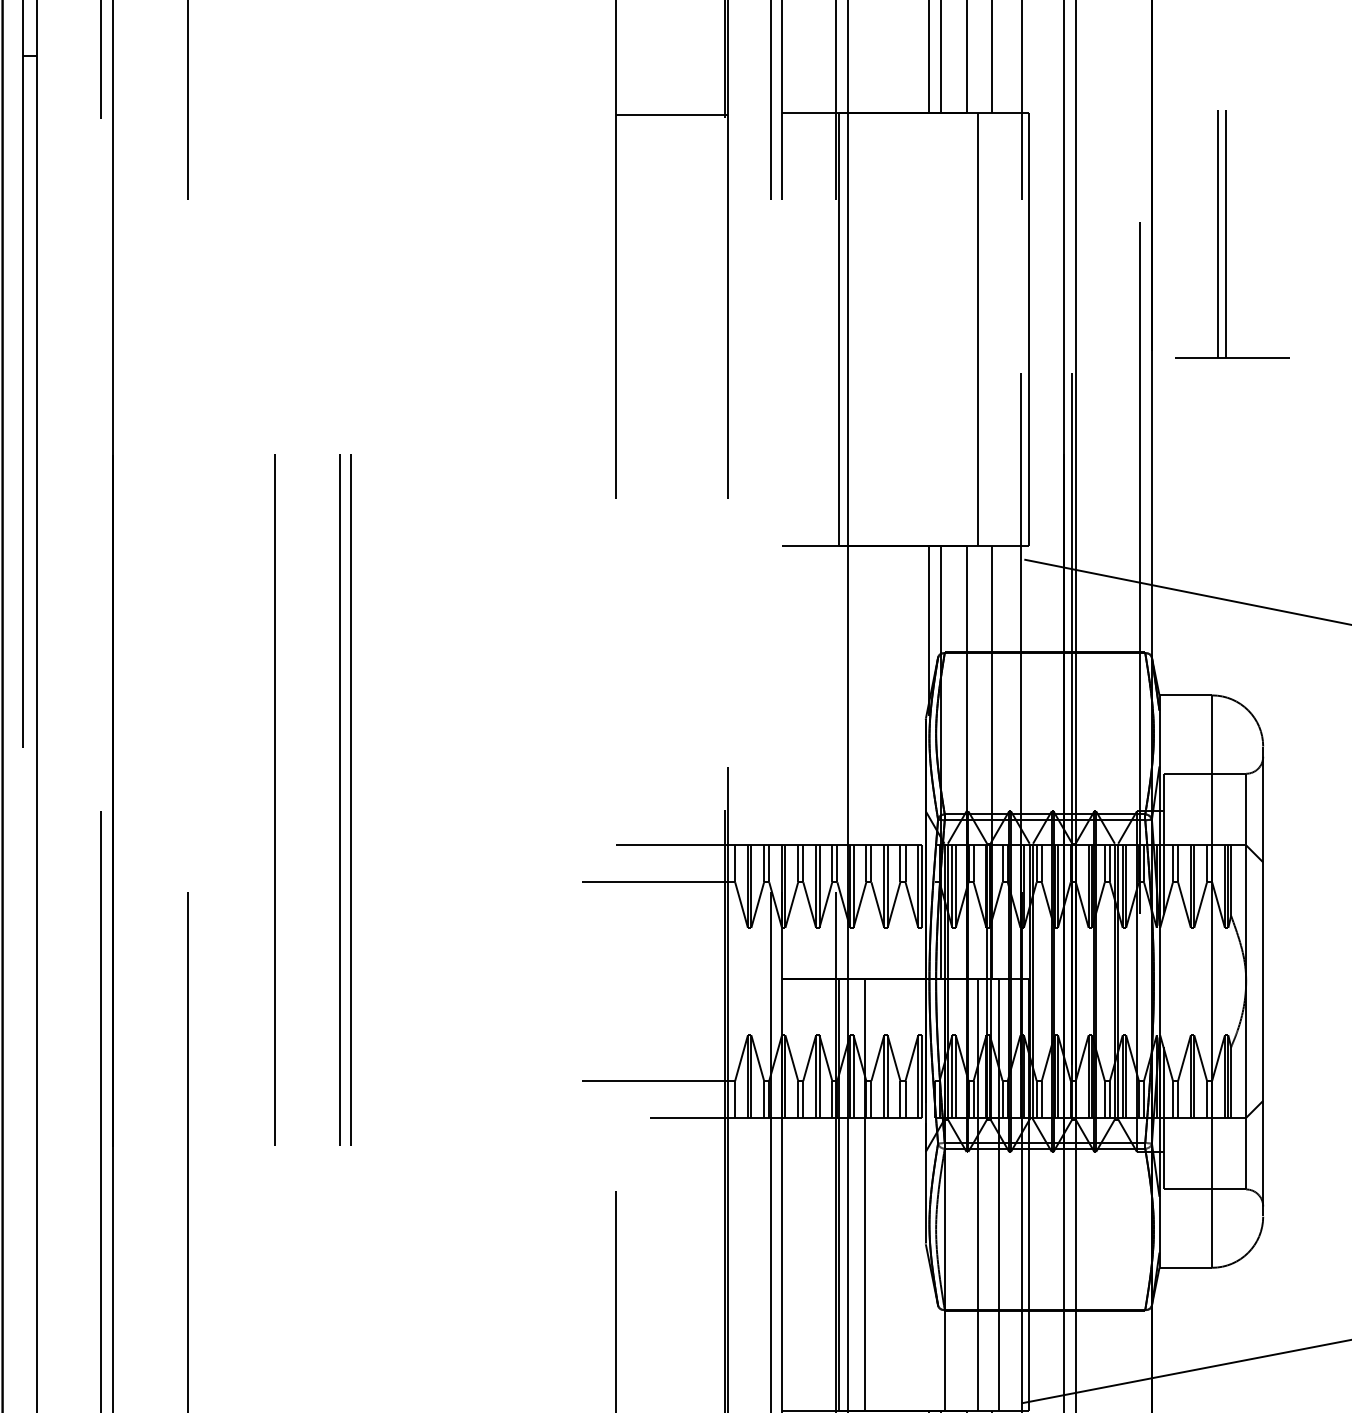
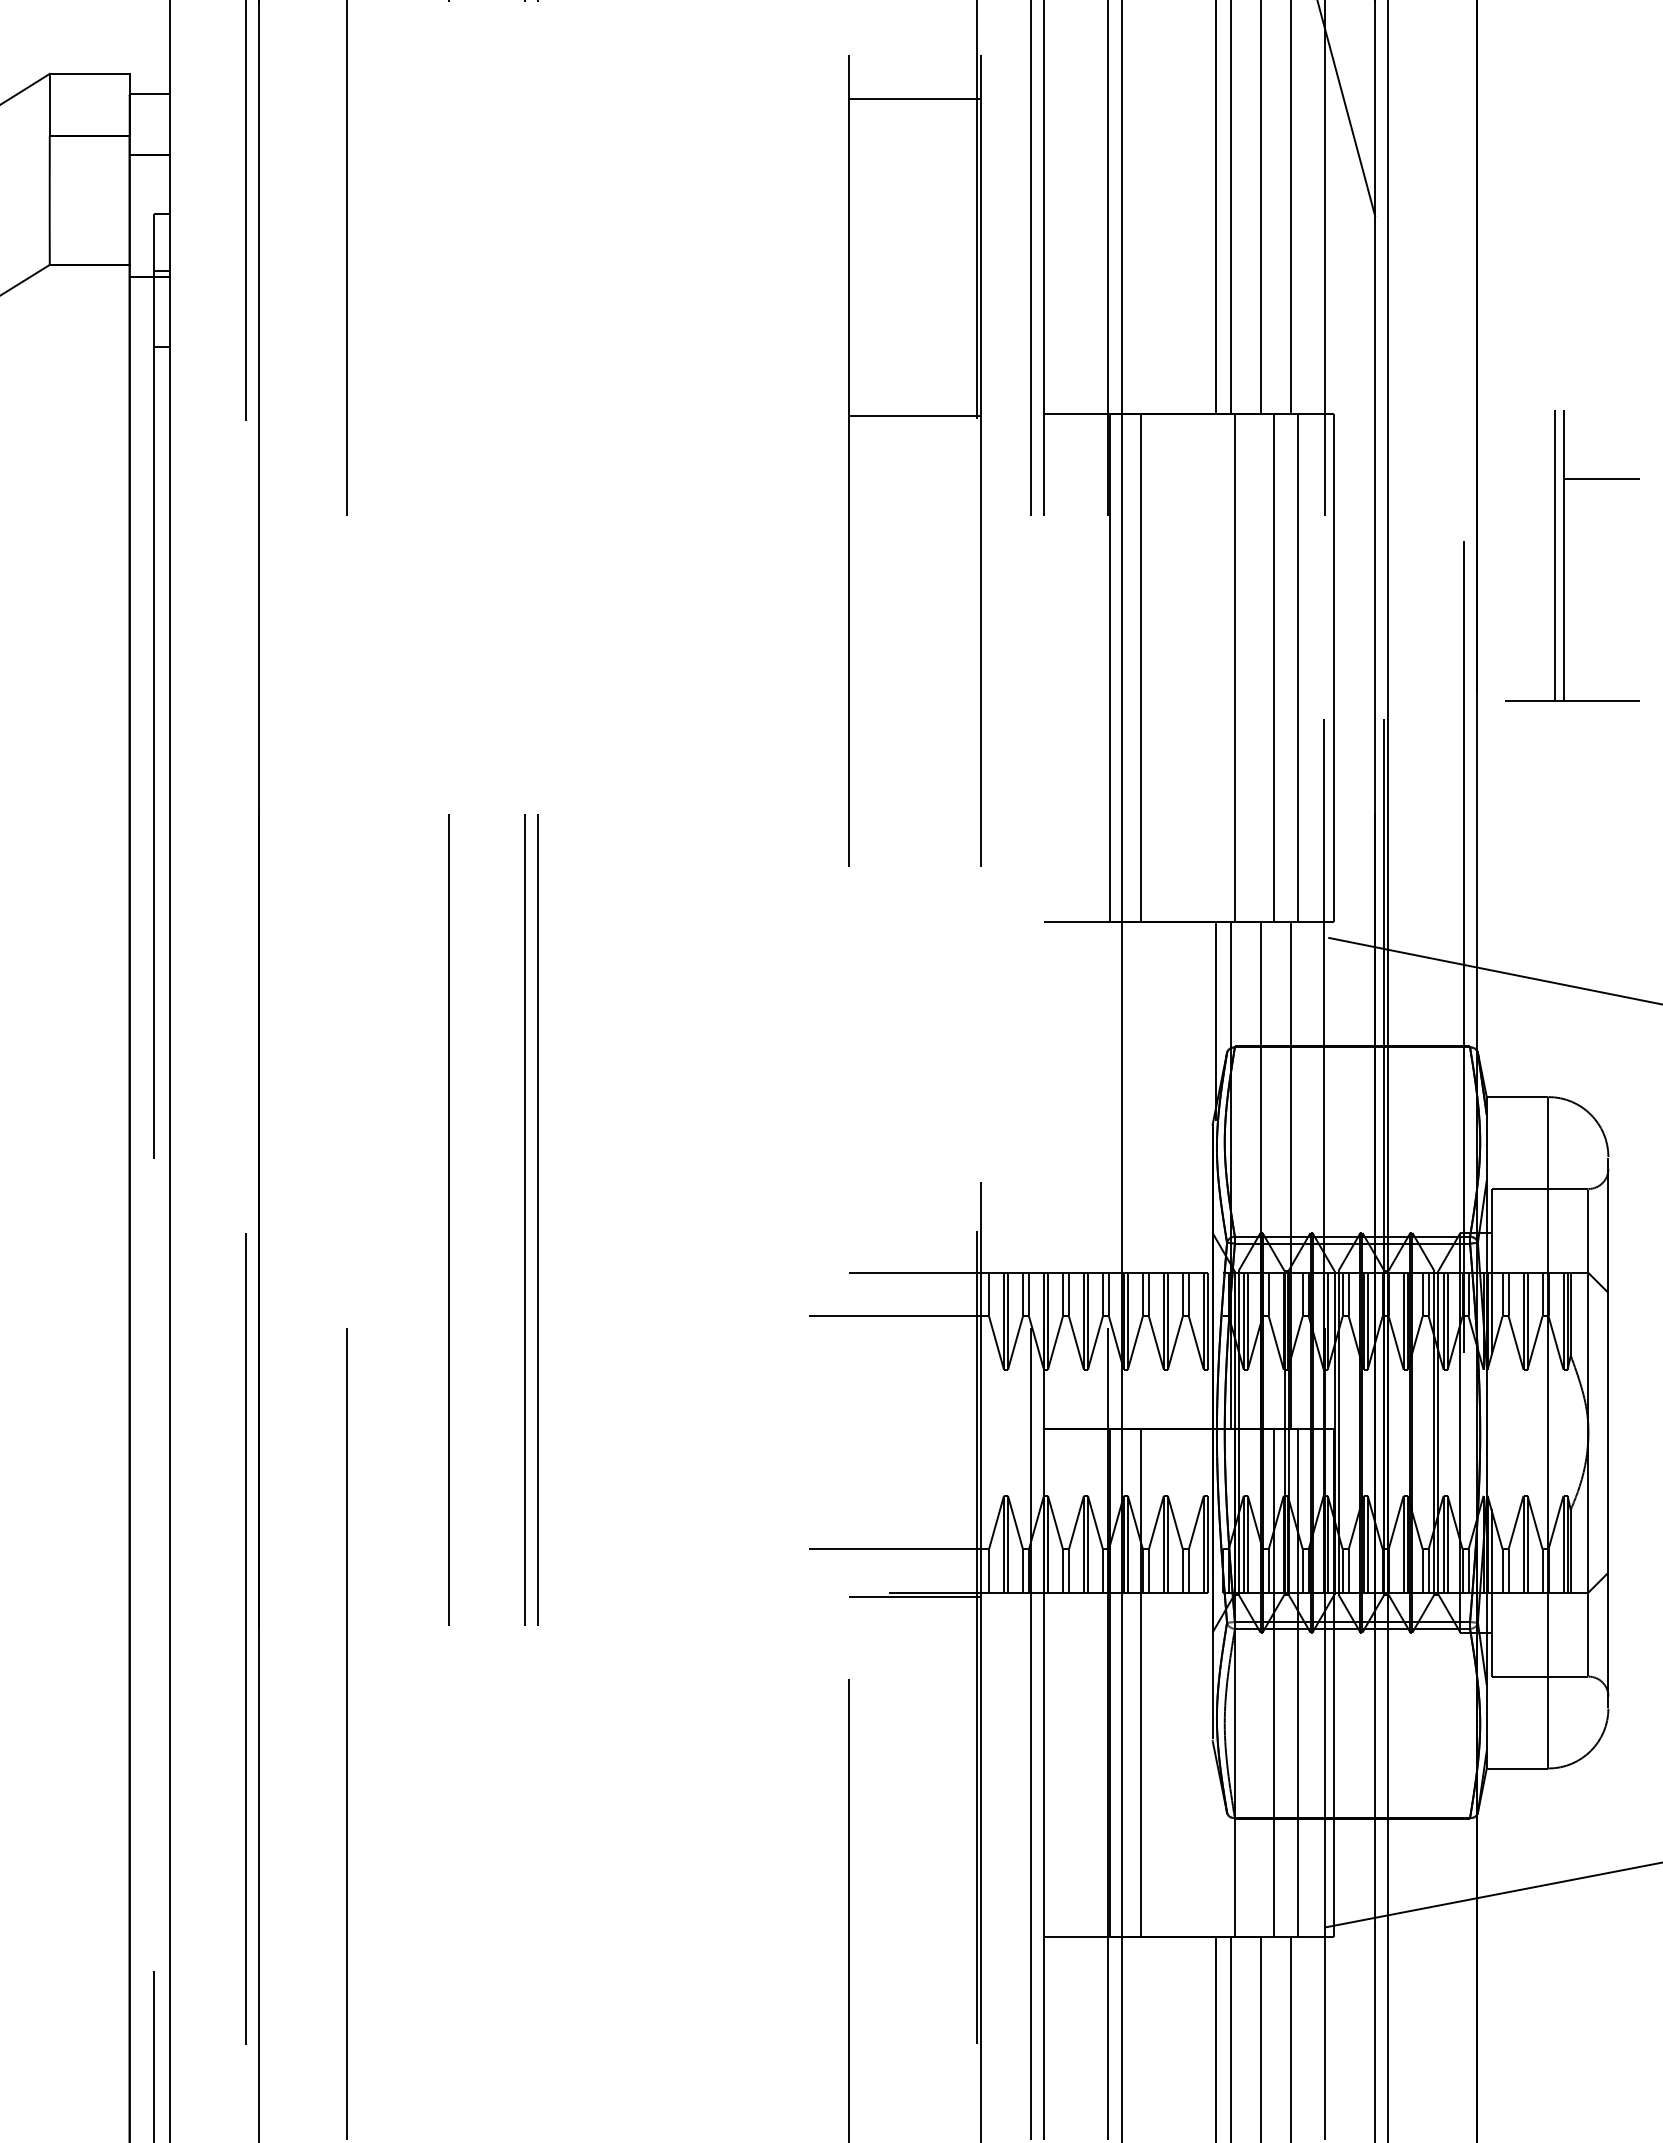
line: (1258, 168) -> (1602, 479), added
line: (864, 329) -> (1140, 667), added
line: (944, 329) -> (1234, 667), added
line: (998, 329) -> (1298, 667), added
line: (671, 1122) -> (914, 1597), added

